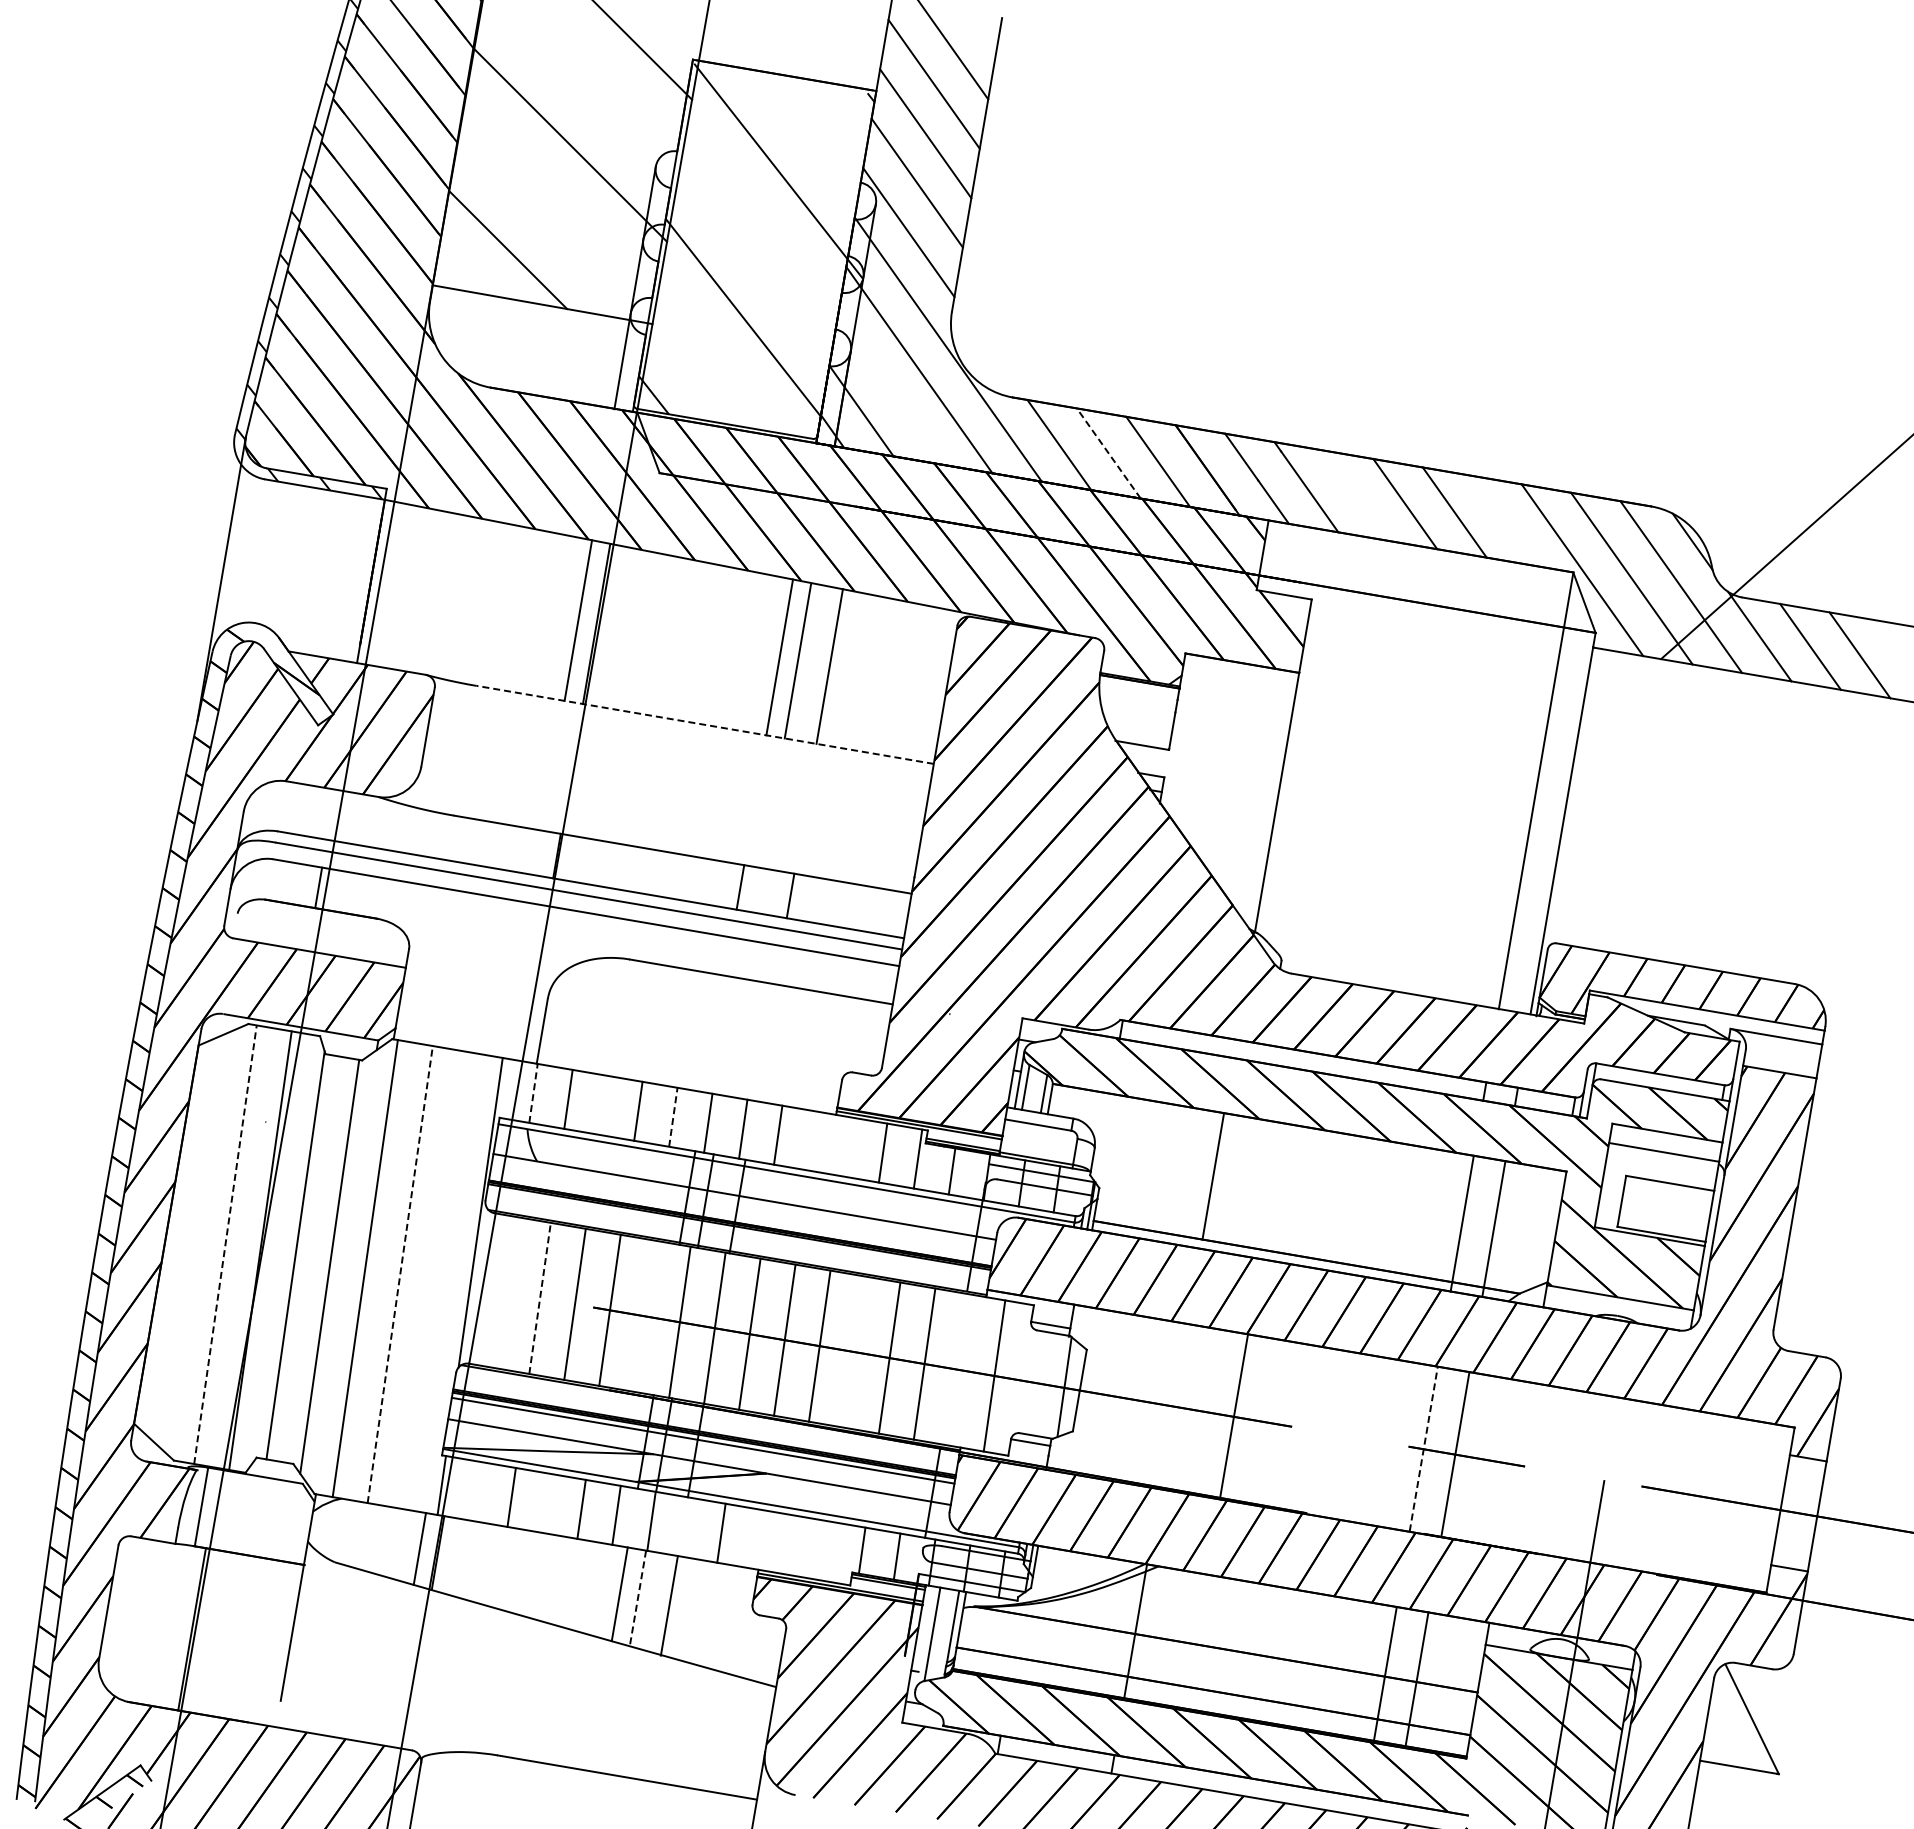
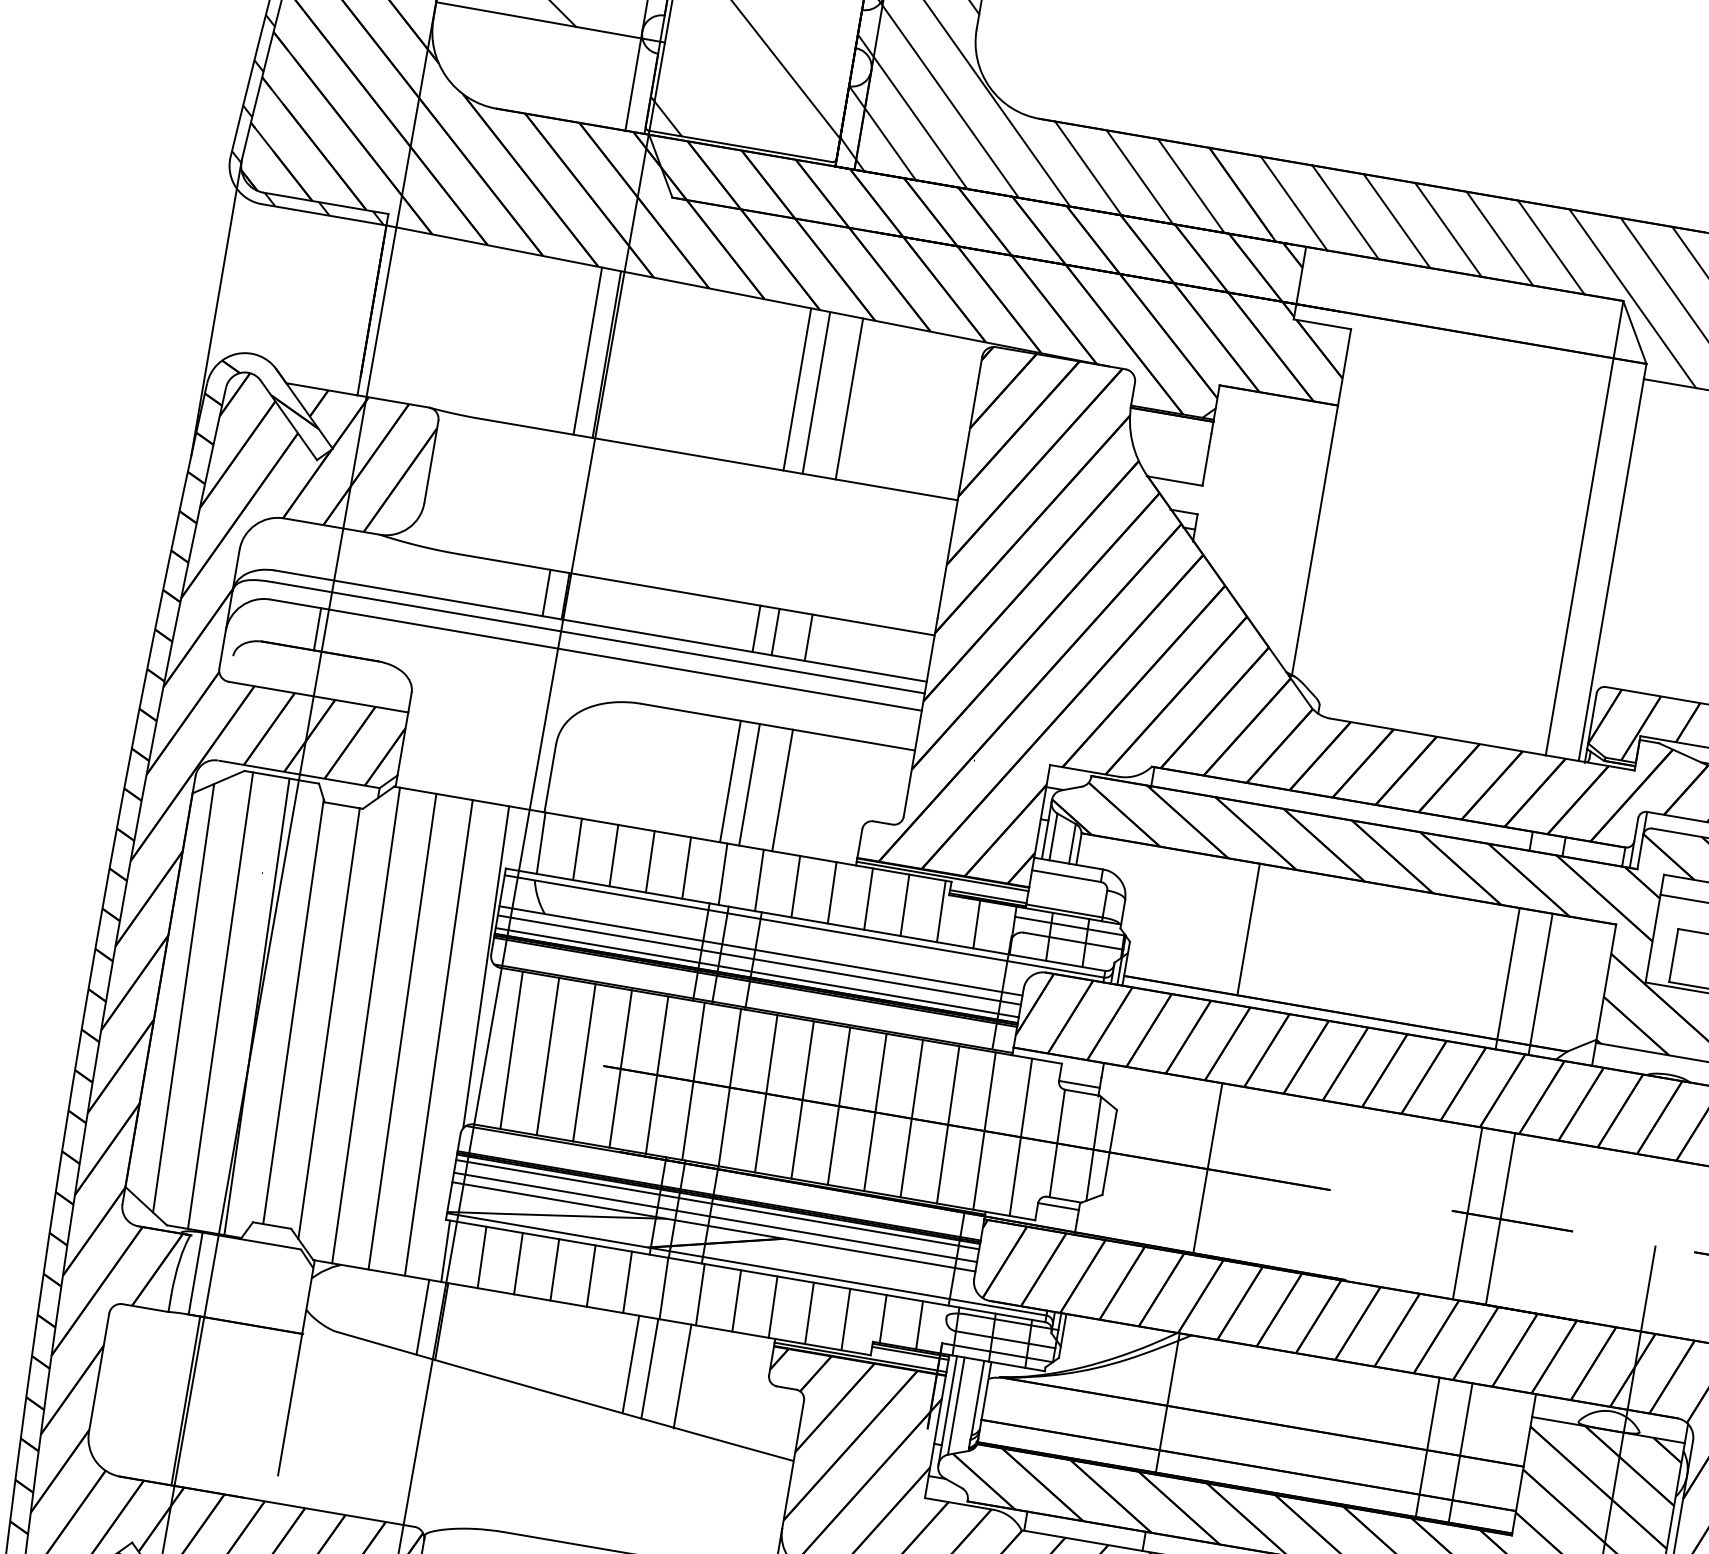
line: (890, 390) -> (912, 111), added
line: (1108, 453) -> (1139, 177), dashed -> solid
line: (1355, 495) -> (1396, 220), added
line: (1504, 520) -> (1551, 246), added
line: (705, 724) -> (720, 459), dashed -> solid
line: (538, 852) -> (546, 592), added
line: (758, 890) -> (775, 632), added
line: (715, 1033) -> (730, 780), added
line: (733, 1036) -> (749, 783), added
line: (765, 1042) -> (782, 790), added
line: (533, 1093) -> (541, 843), dashed -> solid
line: (603, 1104) -> (613, 854), added
line: (673, 1117) -> (686, 868), dashed -> solid
line: (812, 1140) -> (831, 892), added
line: (847, 1146) -> (867, 898), added
line: (742, 1205) -> (758, 959), added
line: (740, 1217) -> (756, 972), added
line: (189, 1242) -> (183, 998), added
line: (225, 1244) -> (220, 1000), dashed -> solid
line: (400, 1274) -> (402, 1031), dashed -> solid
line: (434, 1280) -> (438, 1037), added
line: (504, 1292) -> (510, 1050), added
line: (540, 1297) -> (548, 1055), dashed -> solid
line: (644, 1315) -> (656, 1074), added
line: (854, 1351) -> (875, 1111), added
line: (959, 1369) -> (984, 1130), added
line: (1029, 1381) -> (1057, 1143), added
line: (1233, 1416) -> (1207, 1169), moved
line: (1423, 1448) -> (1467, 1212), dashed -> solid
line: (700, 1452) -> (714, 1216), added
line: (476, 1491) -> (481, 1257), added
line: (546, 1502) -> (554, 1268), added
line: (686, 1526) -> (700, 1293), added
line: (756, 1538) -> (773, 1306), added
line: (791, 1544) -> (809, 1312), added
line: (826, 1550) -> (846, 1318), added
line: (637, 1598) -> (649, 1368), dashed -> solid
line: (924, 1638) -> (948, 1410), added

